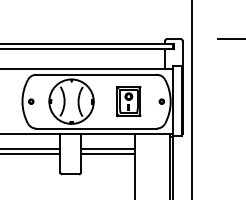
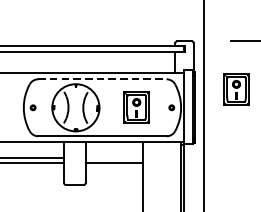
line: (97, 74) -> (103, 78), solid -> dashed
part: (222, 84) -> (236, 89), added
line: (107, 149) -> (114, 158), removed

